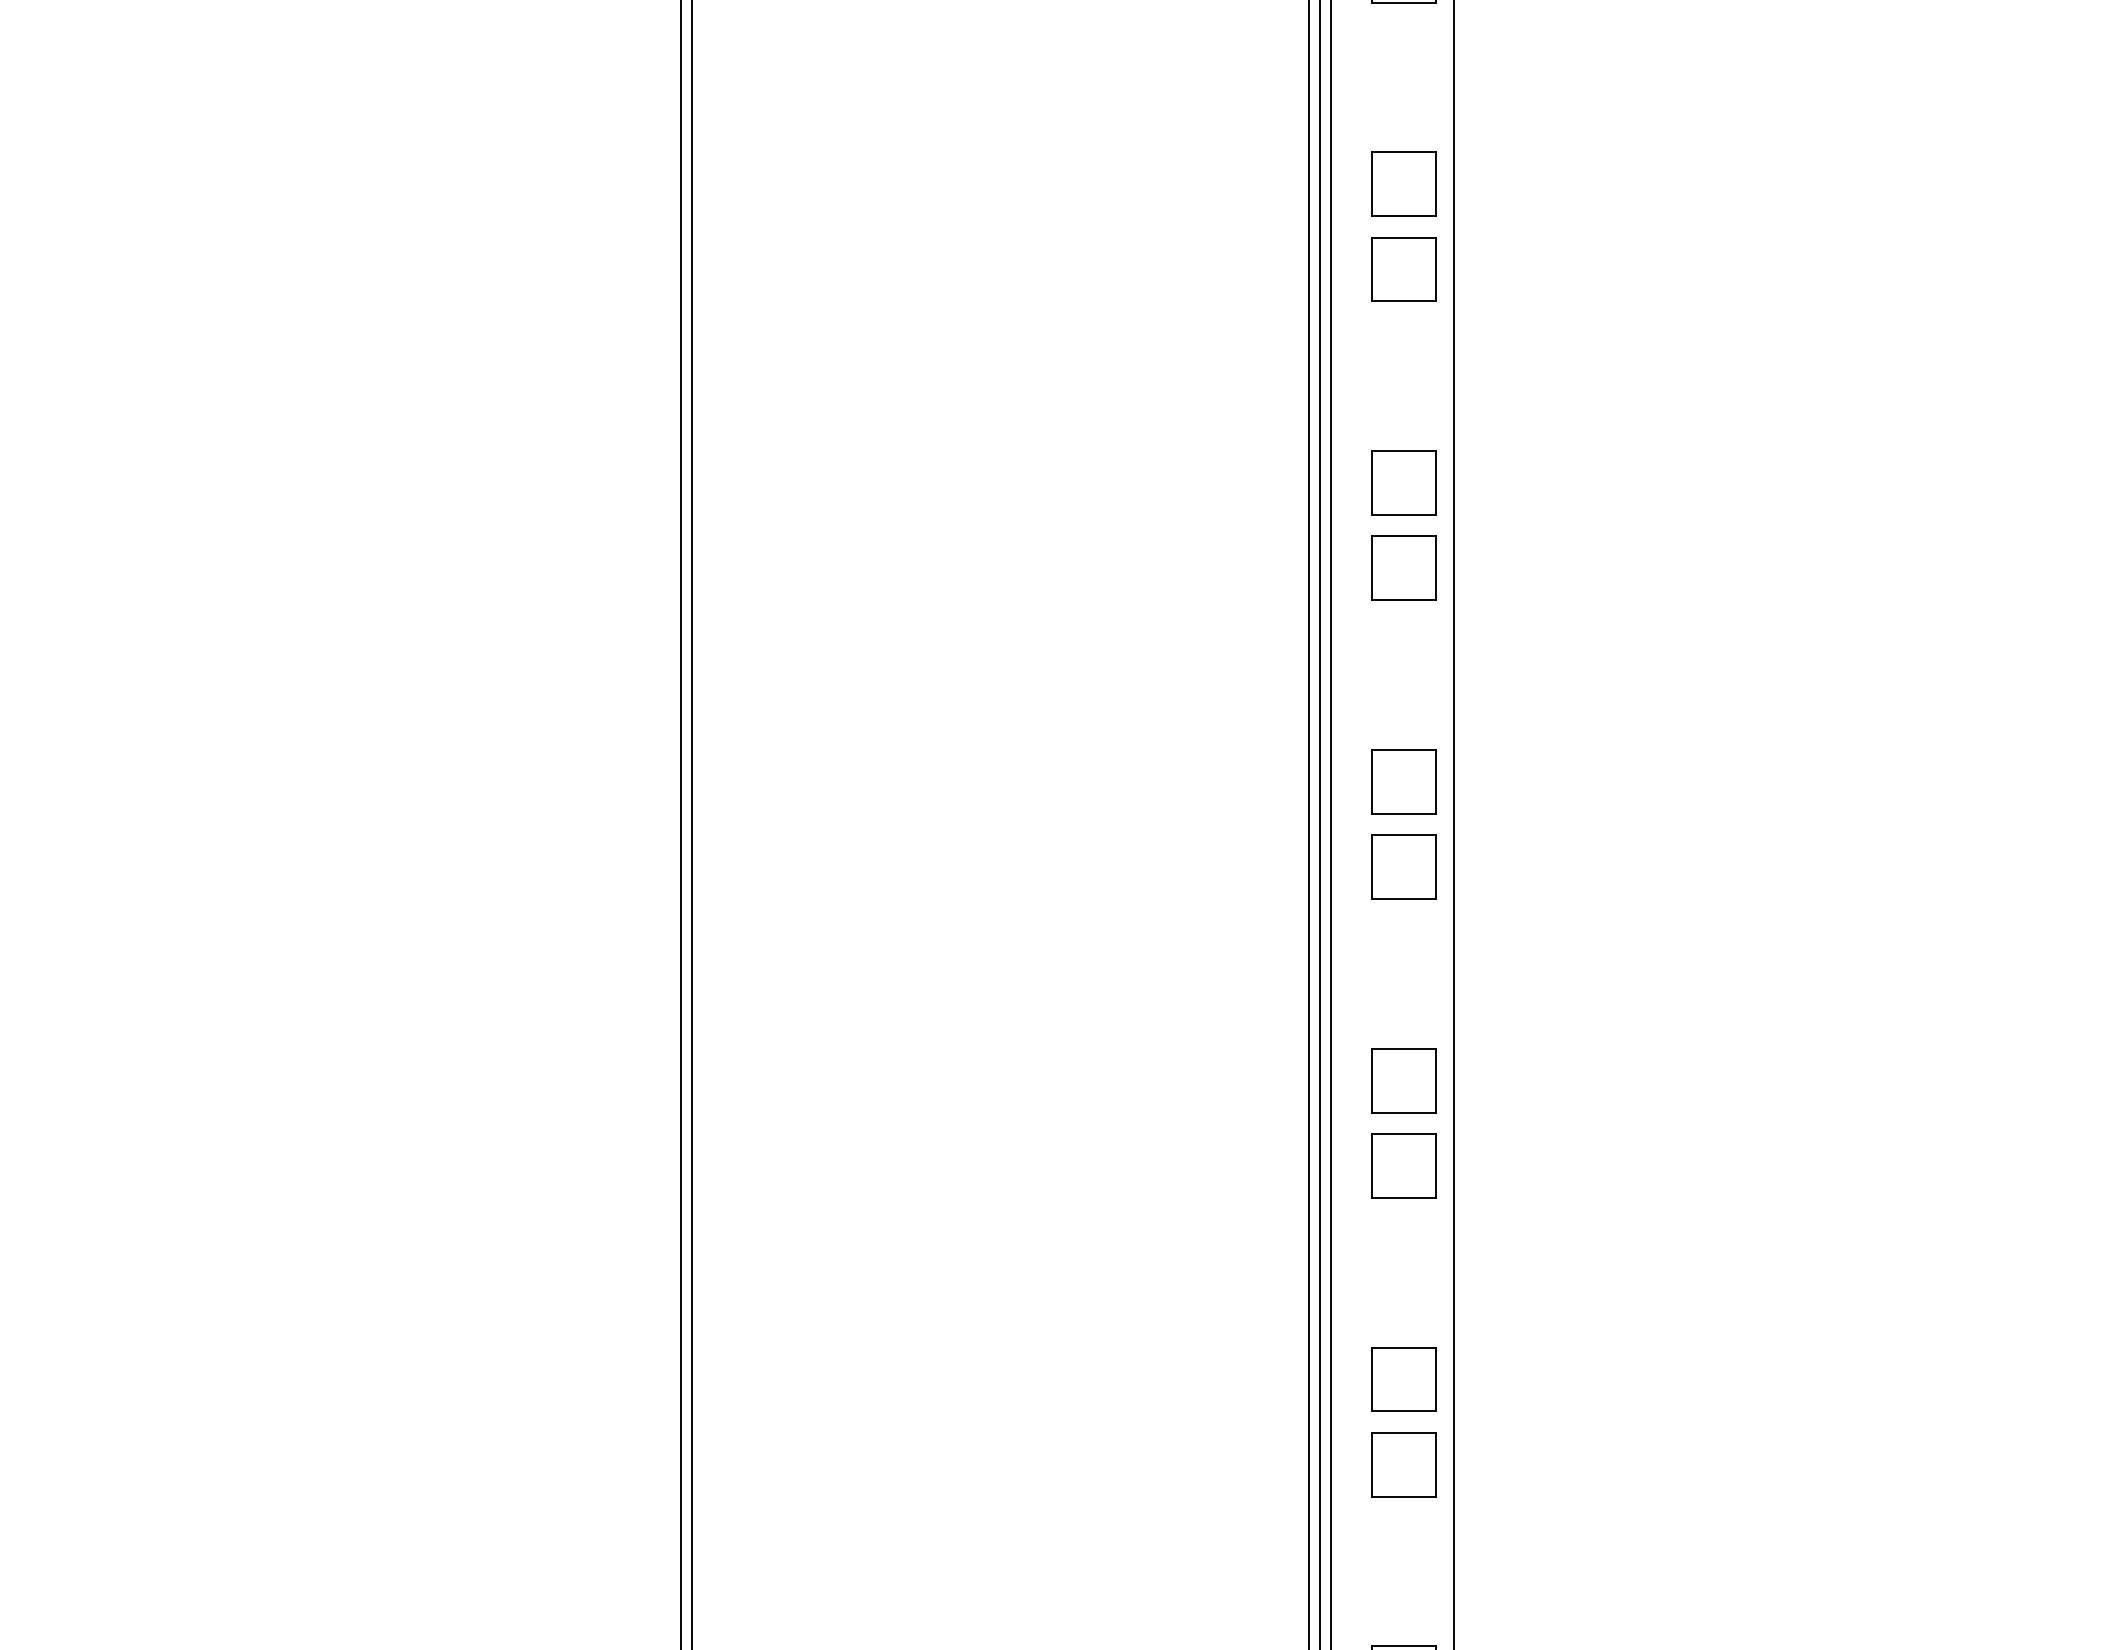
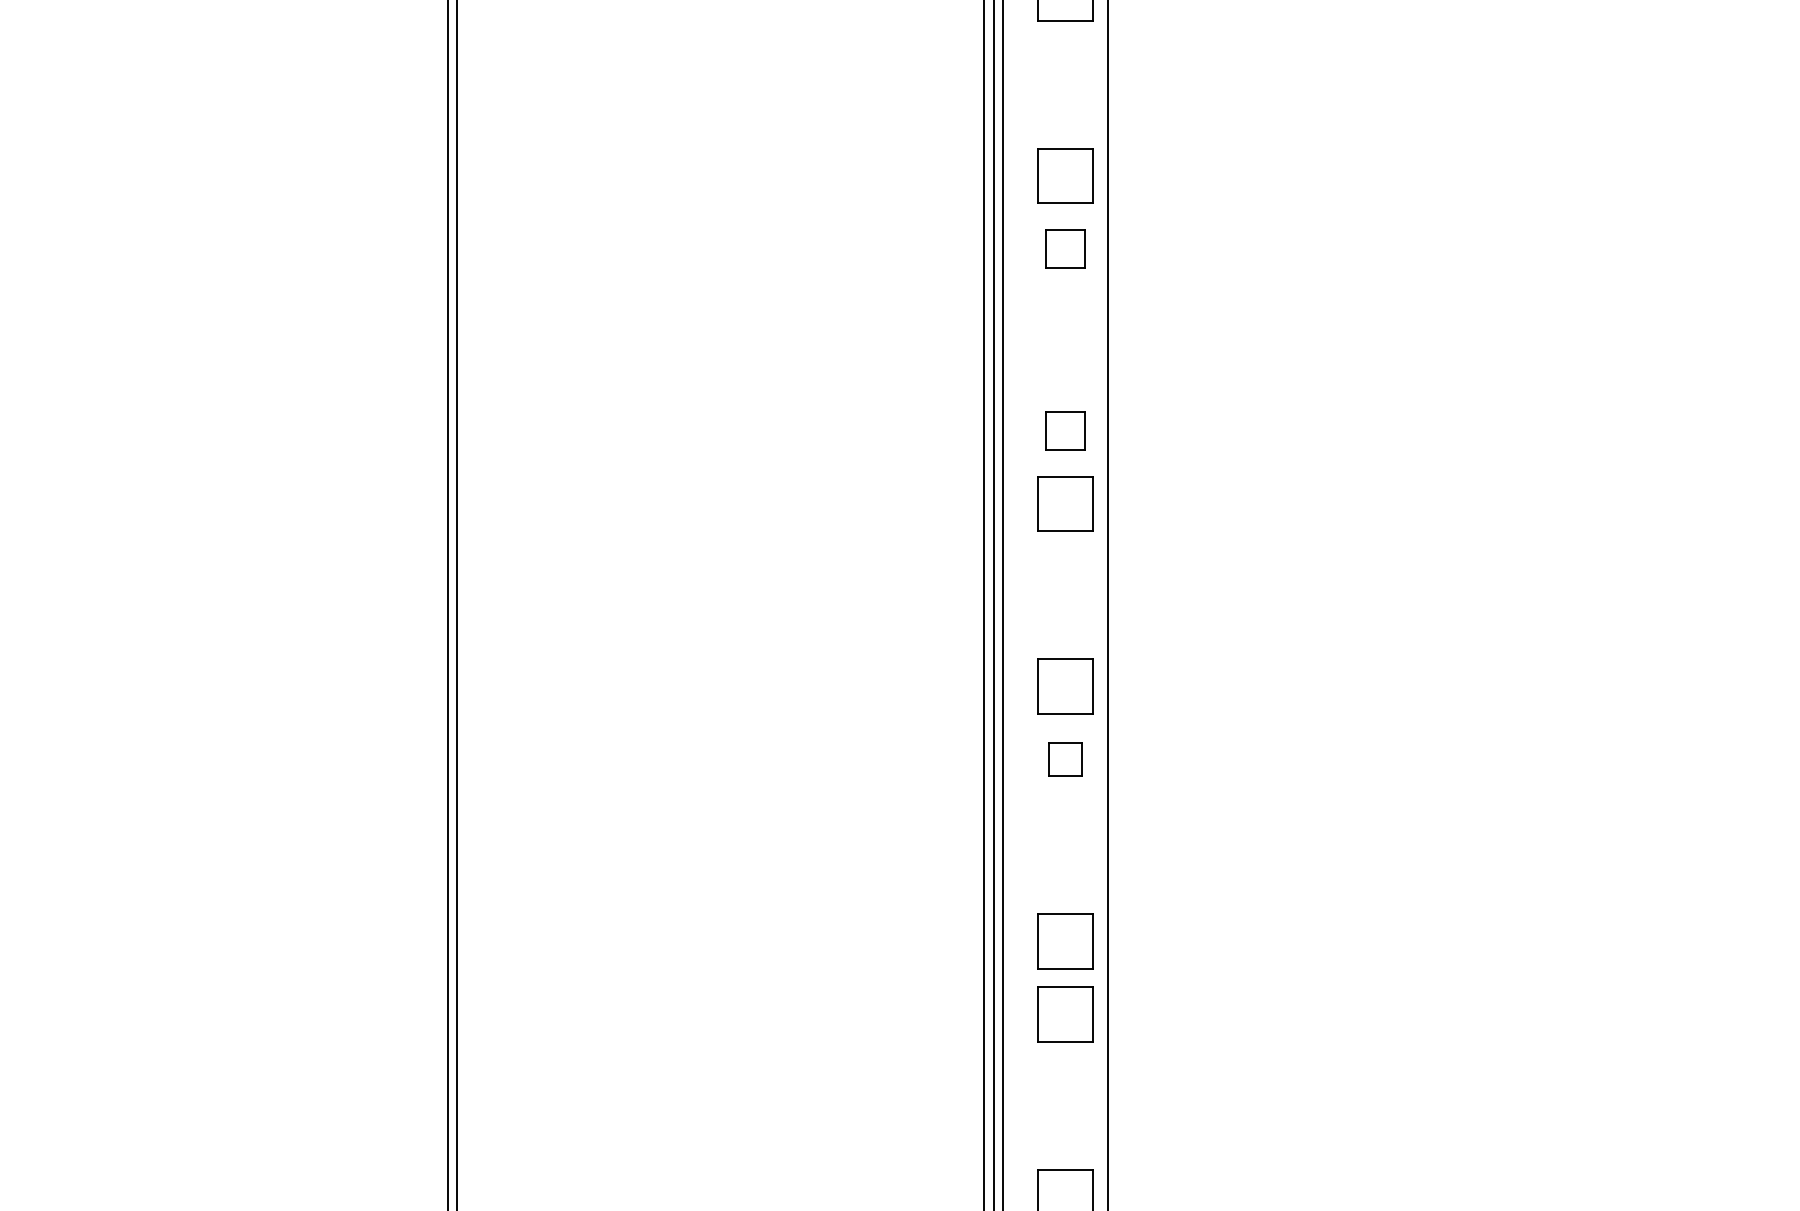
part: (1403, 269) -> (1065, 248), size x0.7
part: (1403, 482) -> (1065, 430), size x0.7
part: (1403, 866) -> (1065, 758), size x0.6

